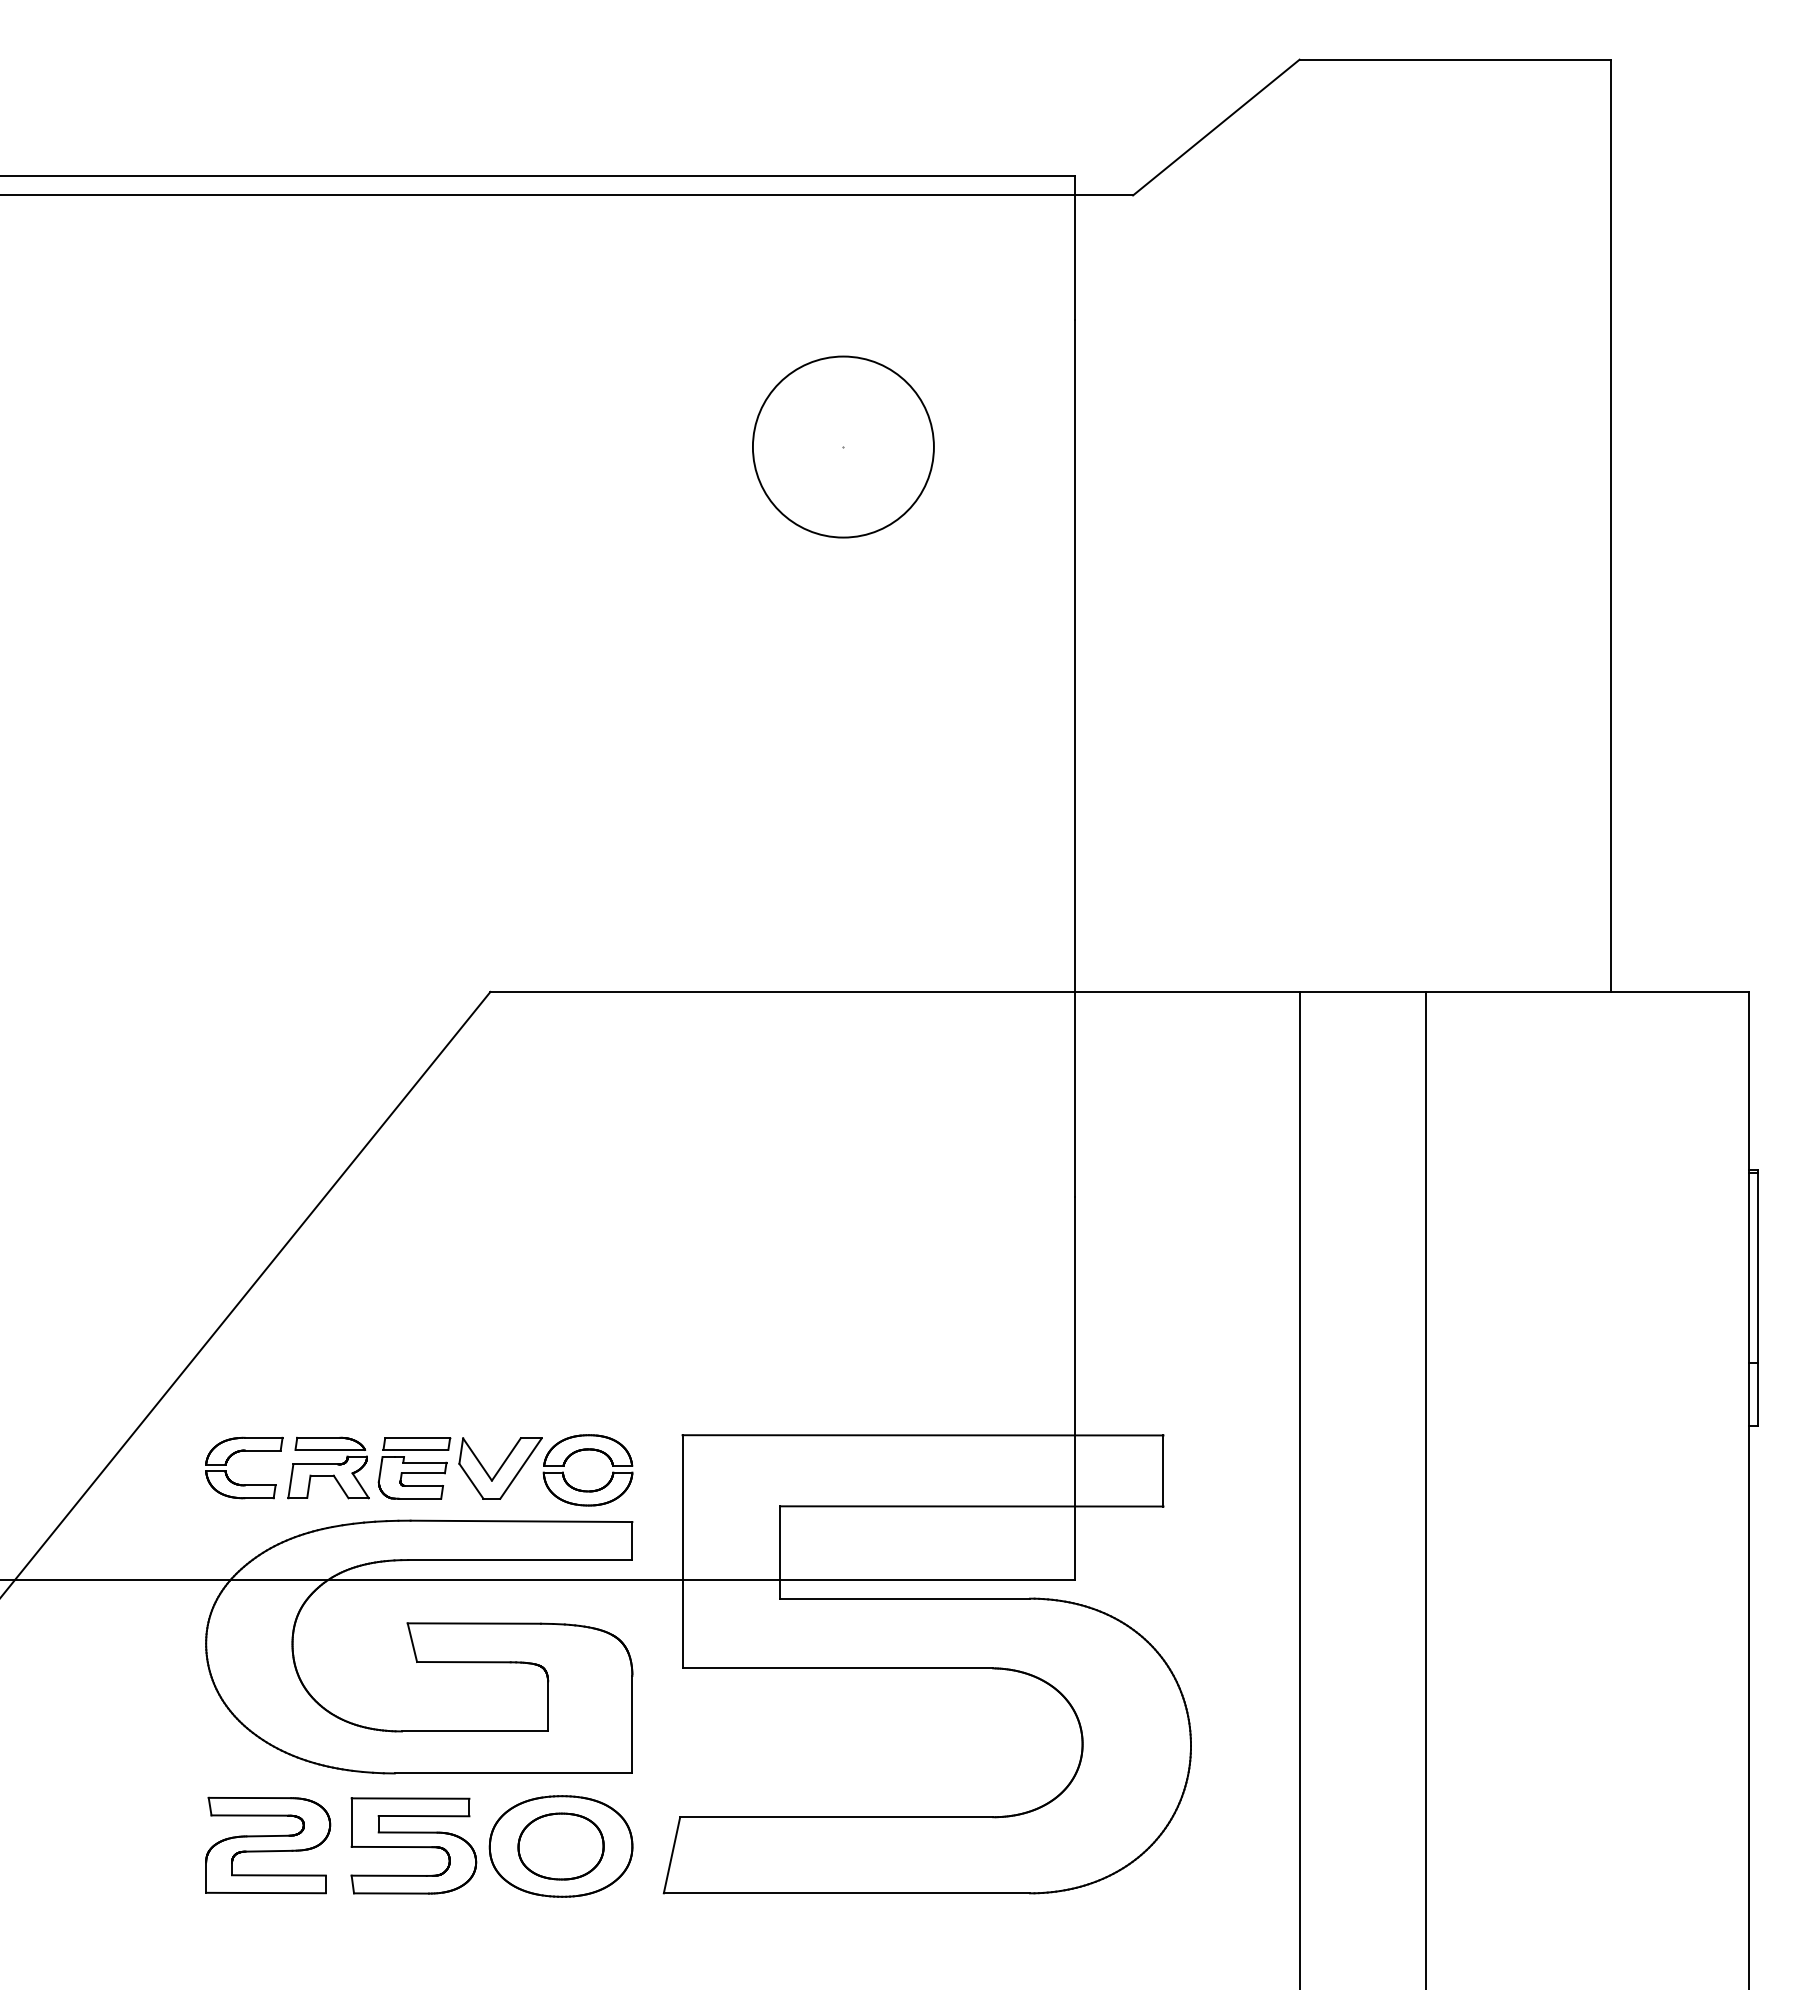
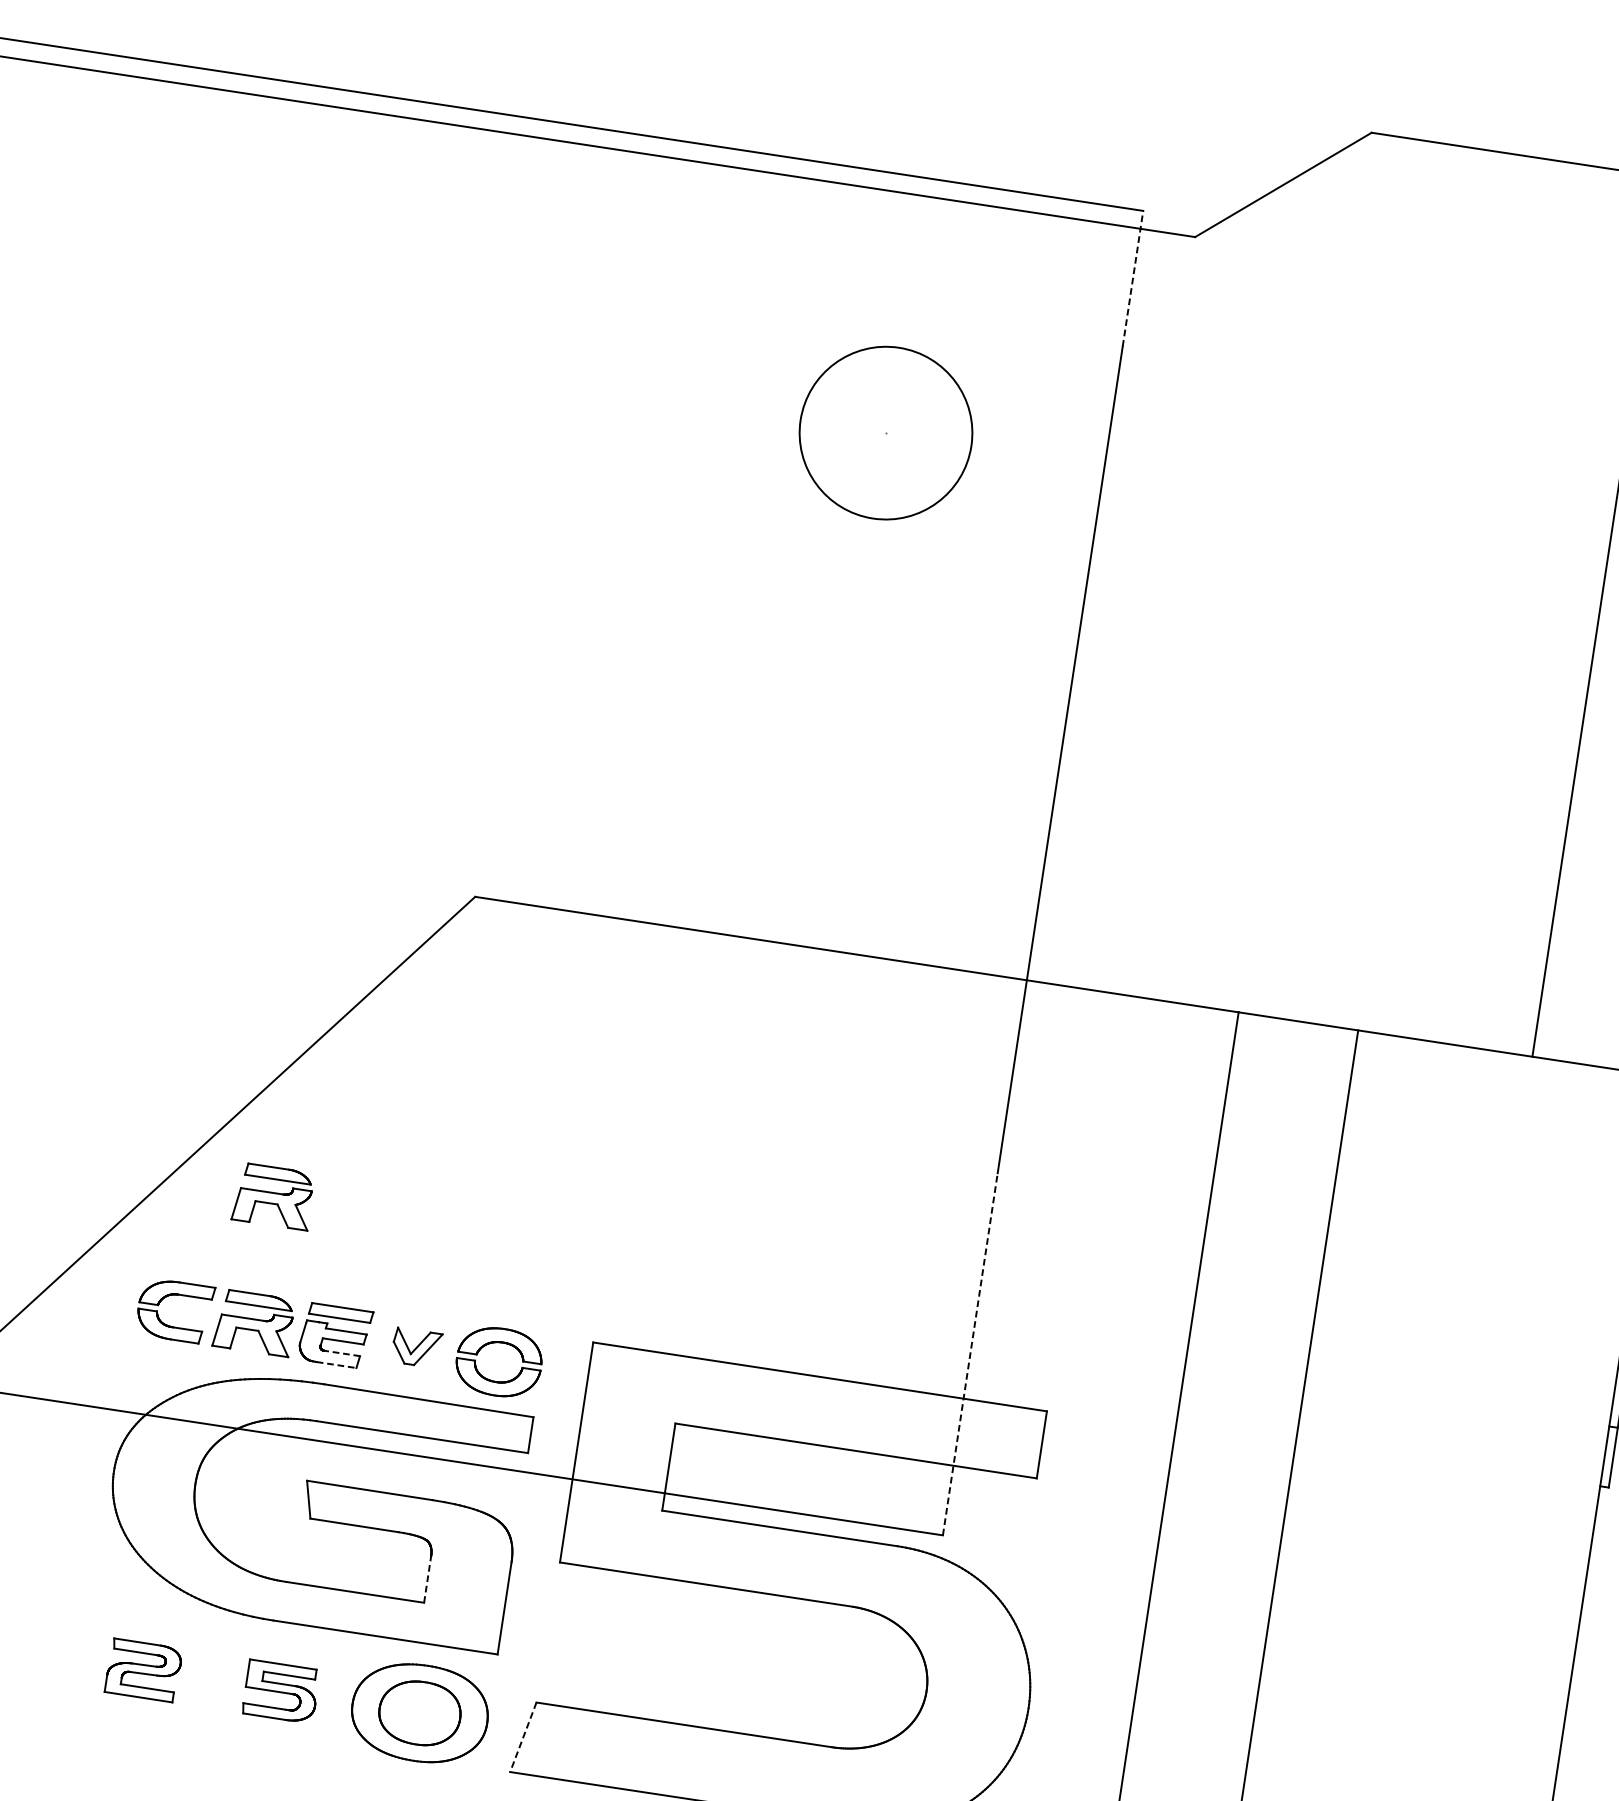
line: (1075, 248) -> (1133, 278), solid -> dashed
part: (328, 1333) -> (273, 1196), added
line: (1075, 1388) -> (970, 1354), solid -> dashed
part: (500, 1468) -> (416, 1347), size x0.6
line: (423, 1485) -> (341, 1352), solid -> dashed
line: (420, 1498) -> (336, 1364), solid -> dashed
line: (548, 1706) -> (428, 1579), solid -> dashed
part: (268, 1845) -> (144, 1670), size x0.6
part: (413, 1845) -> (280, 1691), size x0.6
line: (672, 1855) -> (523, 1737), solid -> dashed

